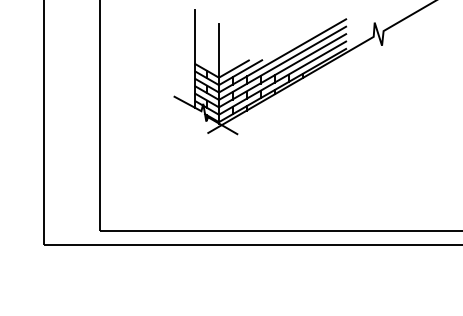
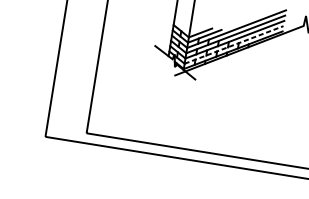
line: (282, 77) -> (234, 44), solid -> dashed

